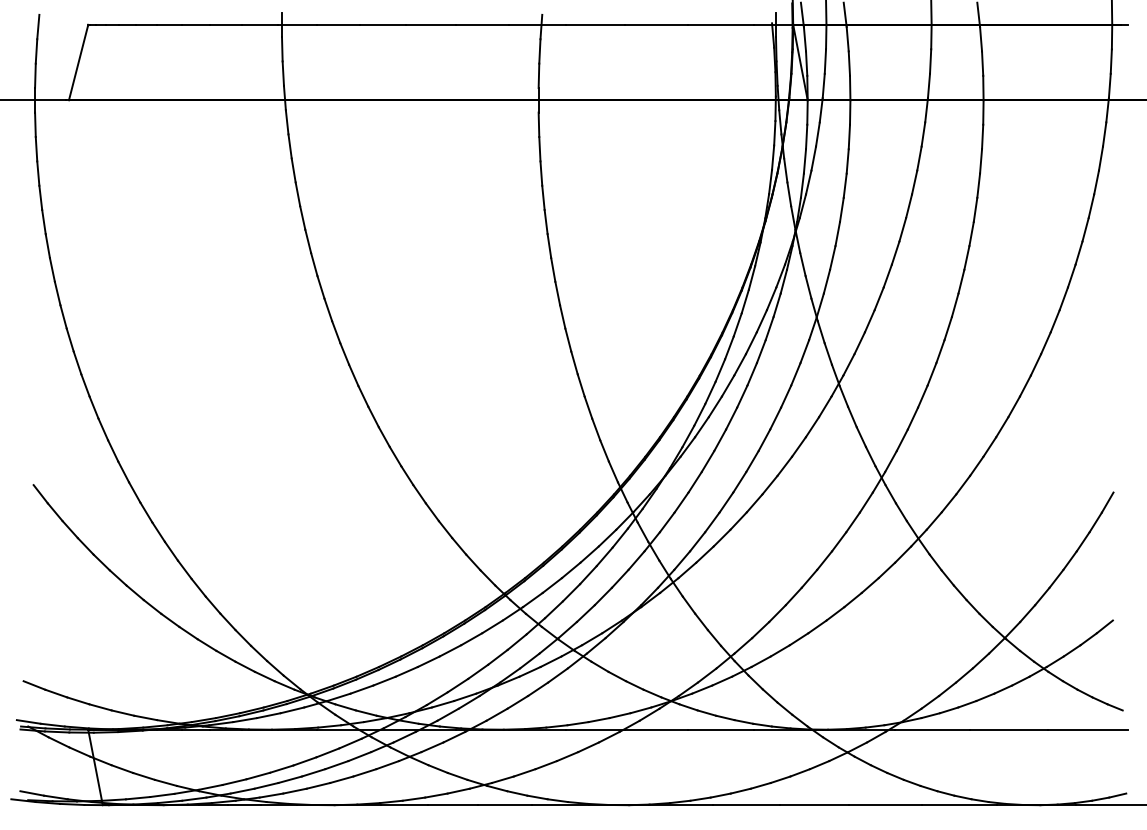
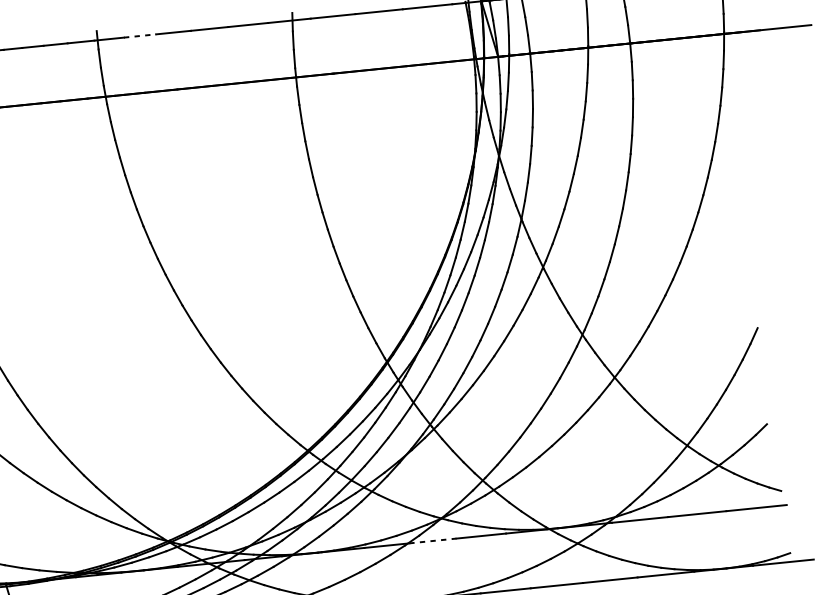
line: (338, 24) -> (140, 35), solid -> dashed
line: (657, 729) -> (433, 540), solid -> dashed

